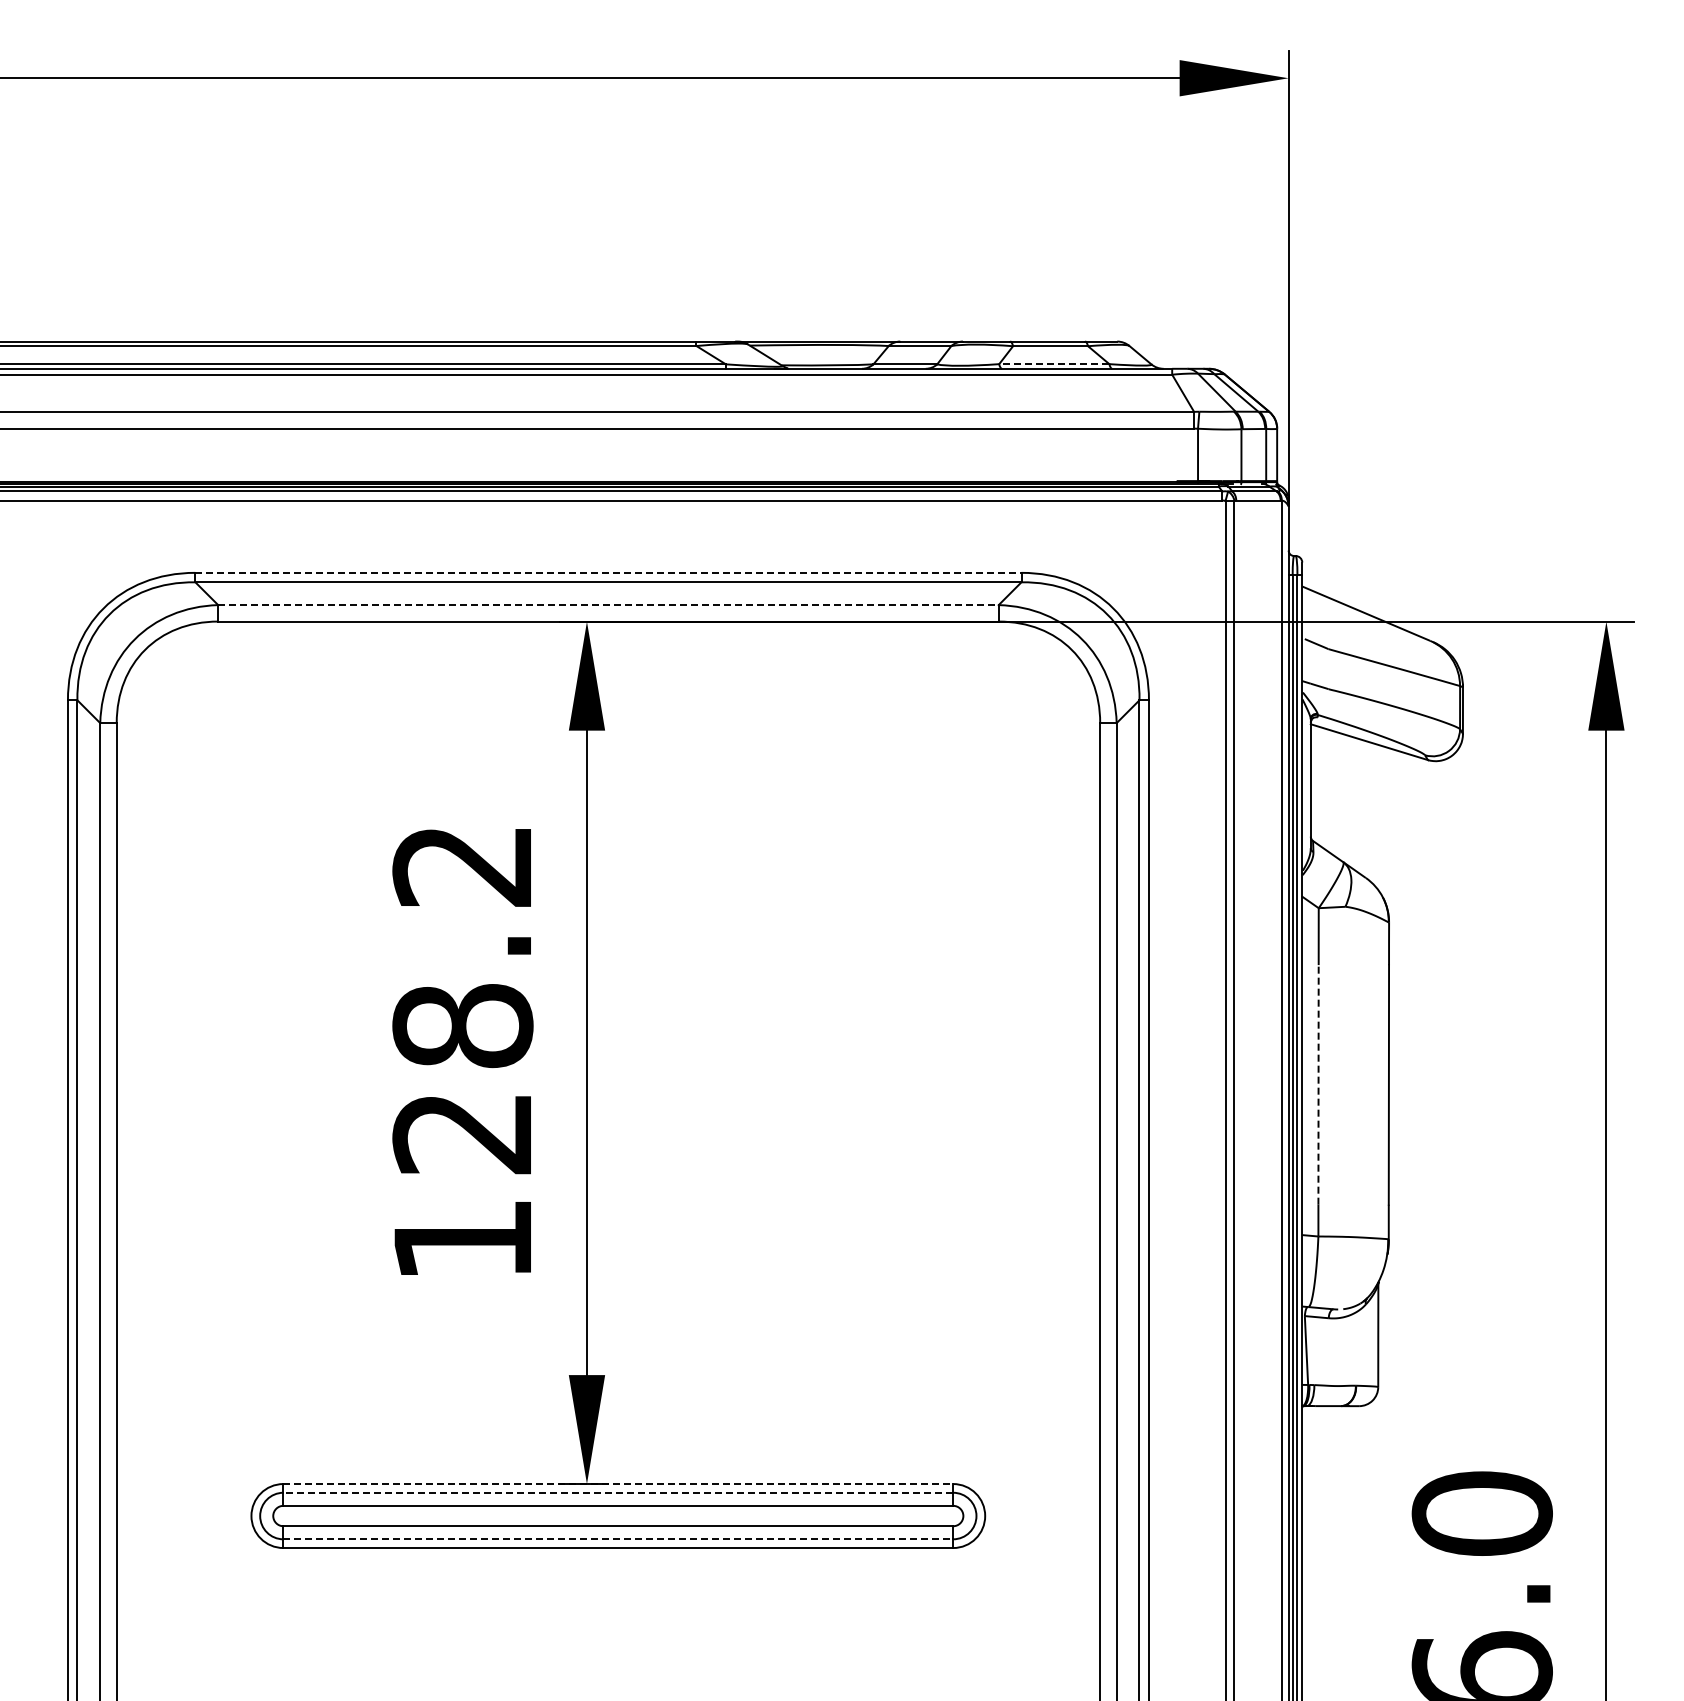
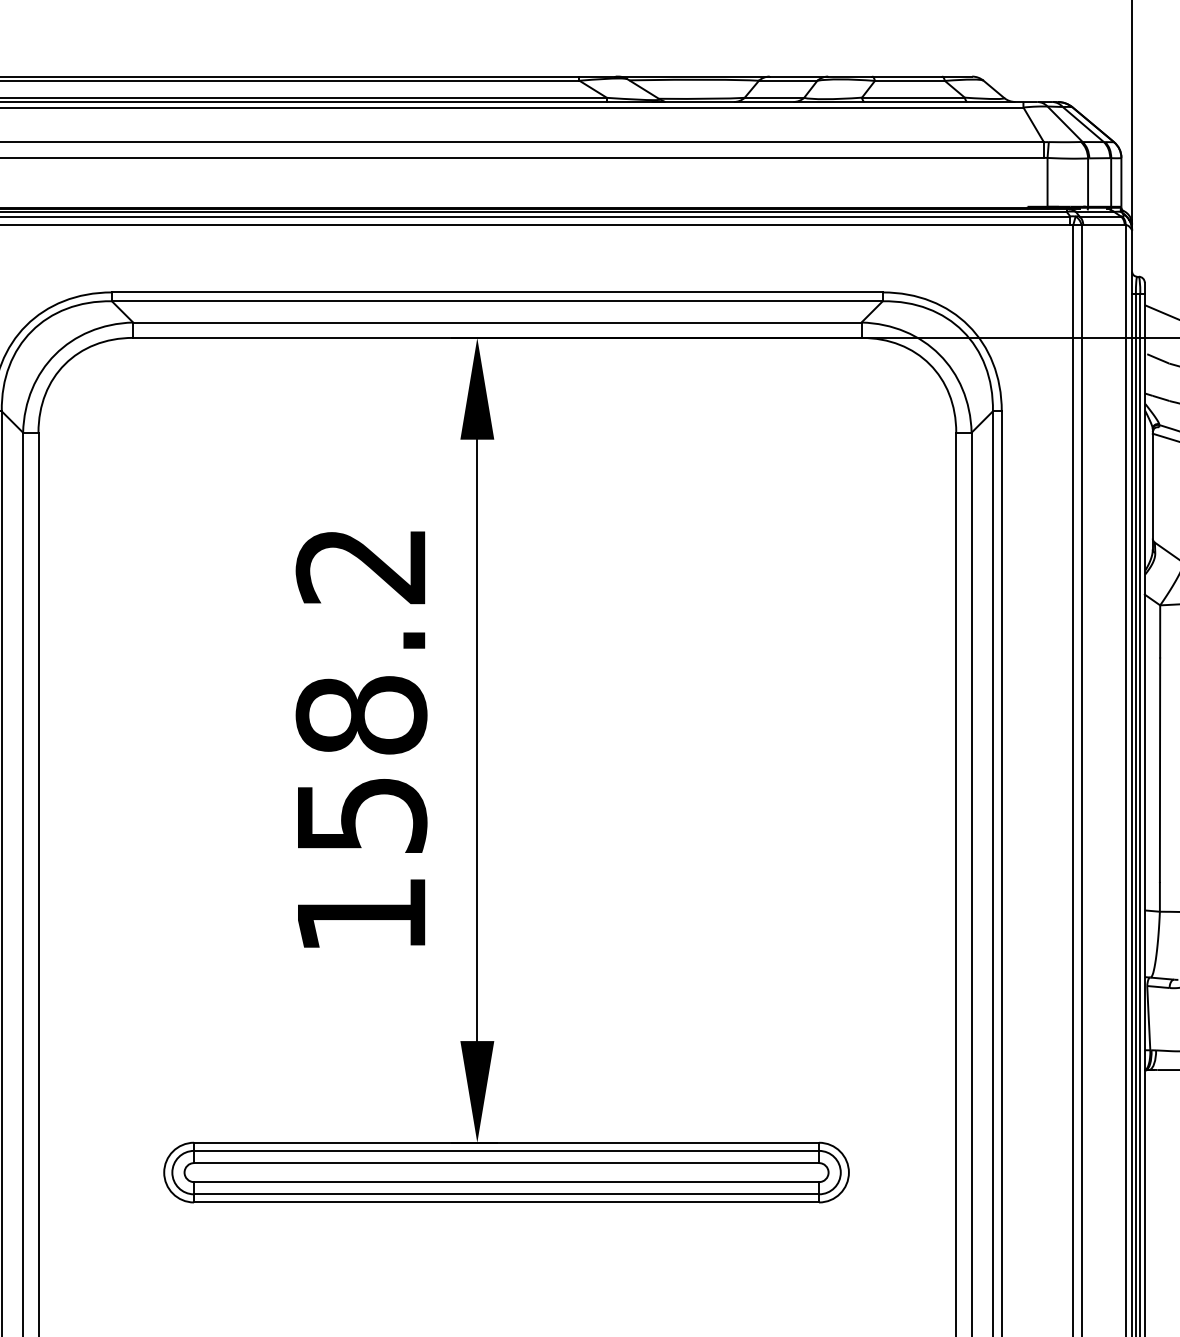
line: (1053, 364) -> (912, 97), dashed -> solid
line: (608, 572) -> (497, 292), dashed -> solid
line: (608, 605) -> (497, 322), dashed -> solid
line: (1318, 1084) -> (1159, 769), dashed -> solid
text: (462, 1134) -> (361, 816), 128.2 -> 158.2
line: (618, 1484) -> (506, 1143), dashed -> solid
line: (618, 1492) -> (506, 1150), dashed -> solid
line: (618, 1539) -> (506, 1194), dashed -> solid

